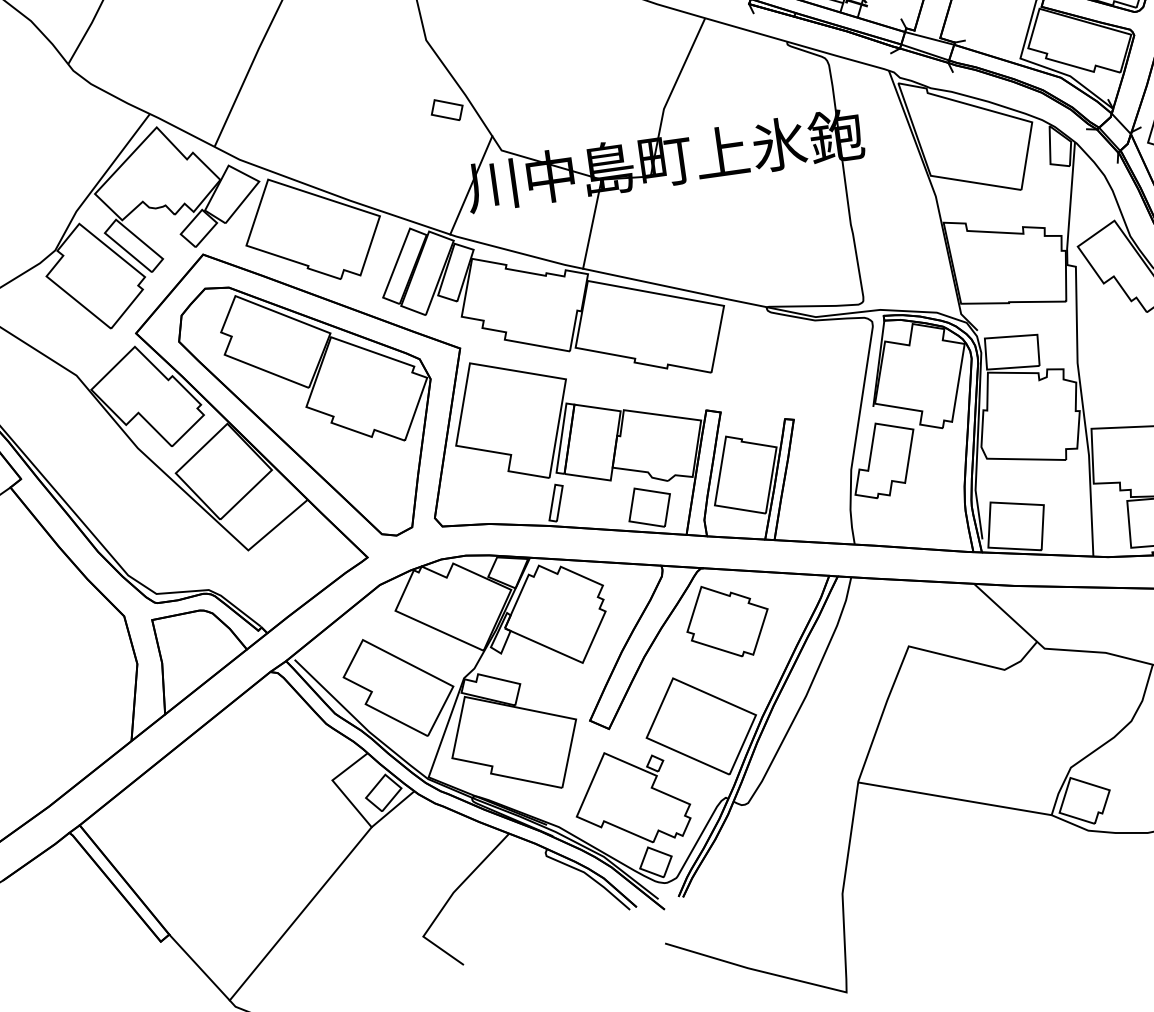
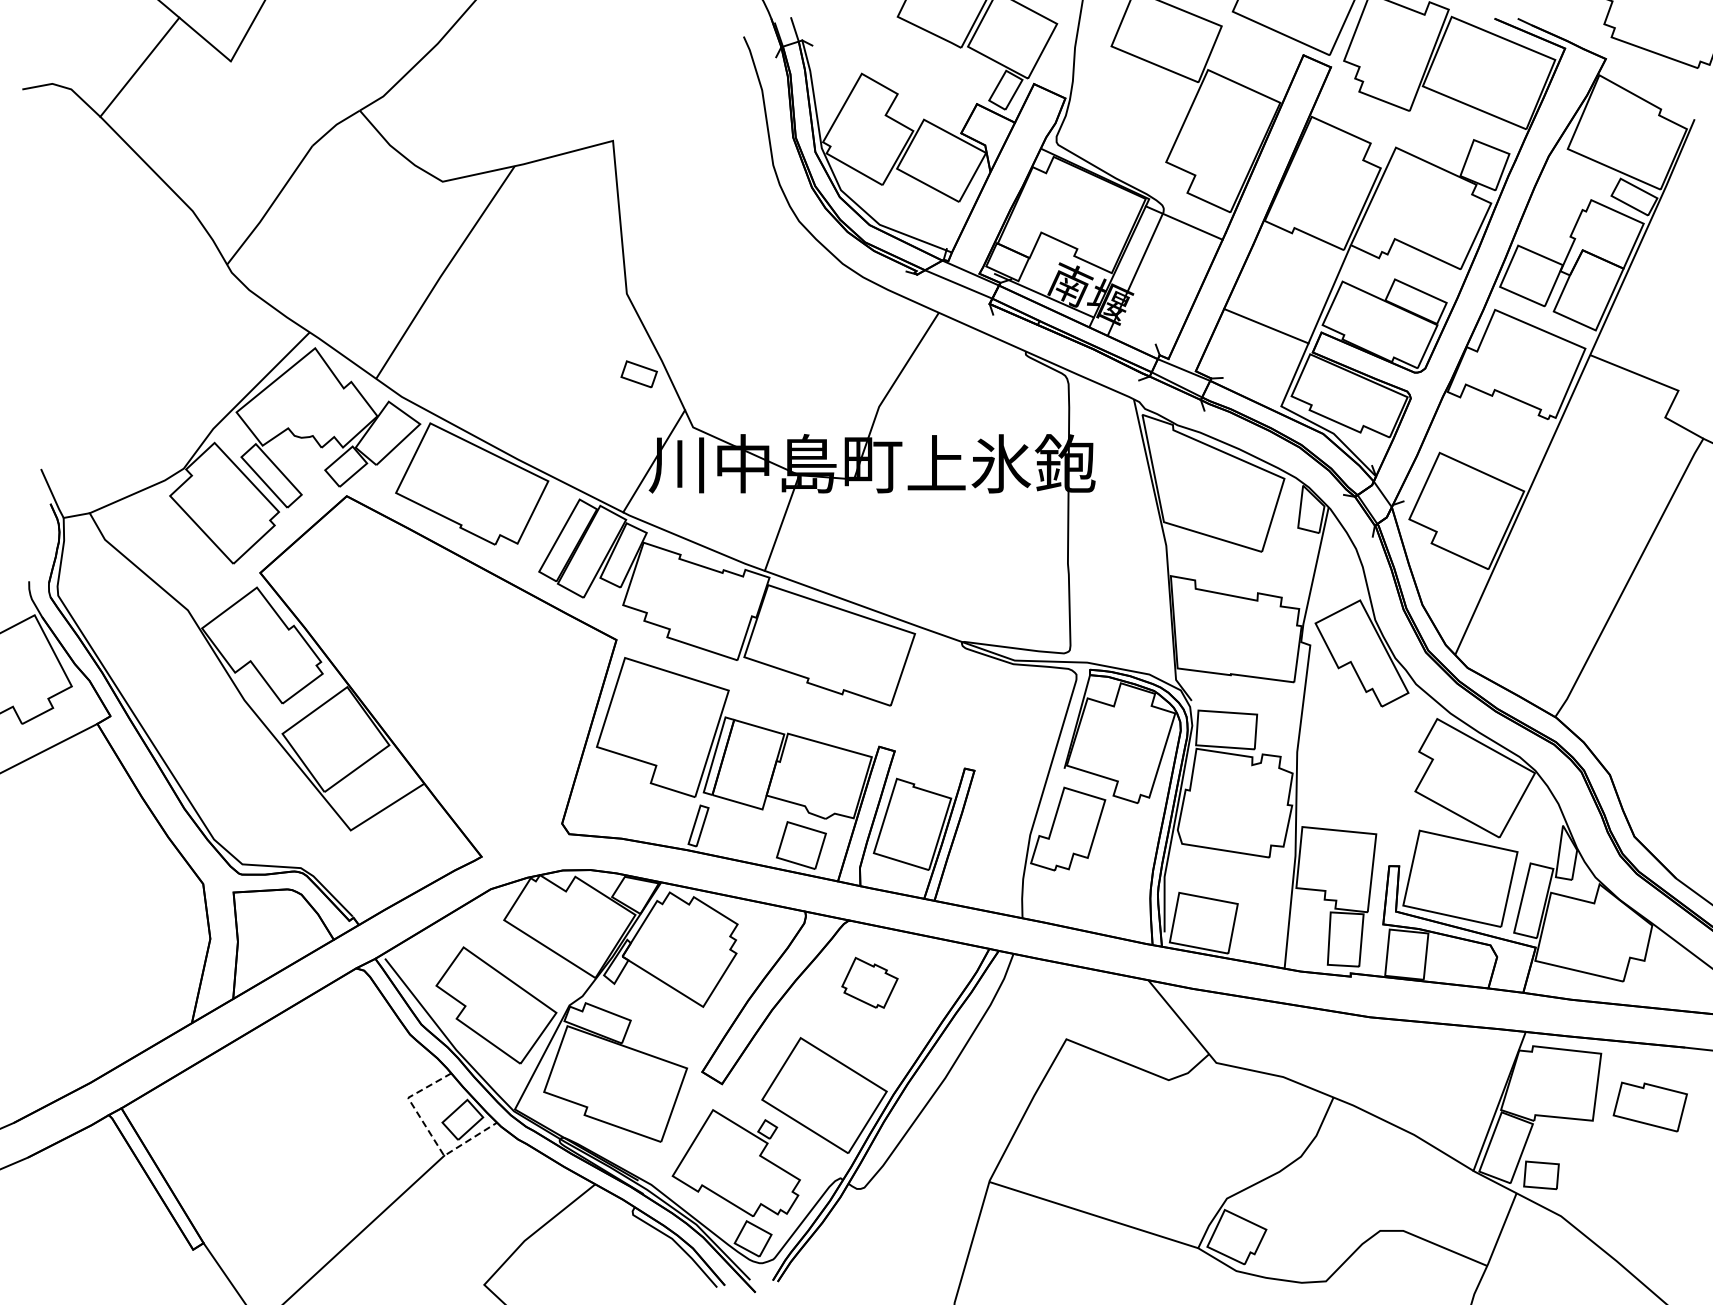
part: (311, 410) -> (442, 685), removed
part: (727, 620) -> (869, 982), size x0.6
line: (355, 808) -> (429, 1132), solid -> dashed

